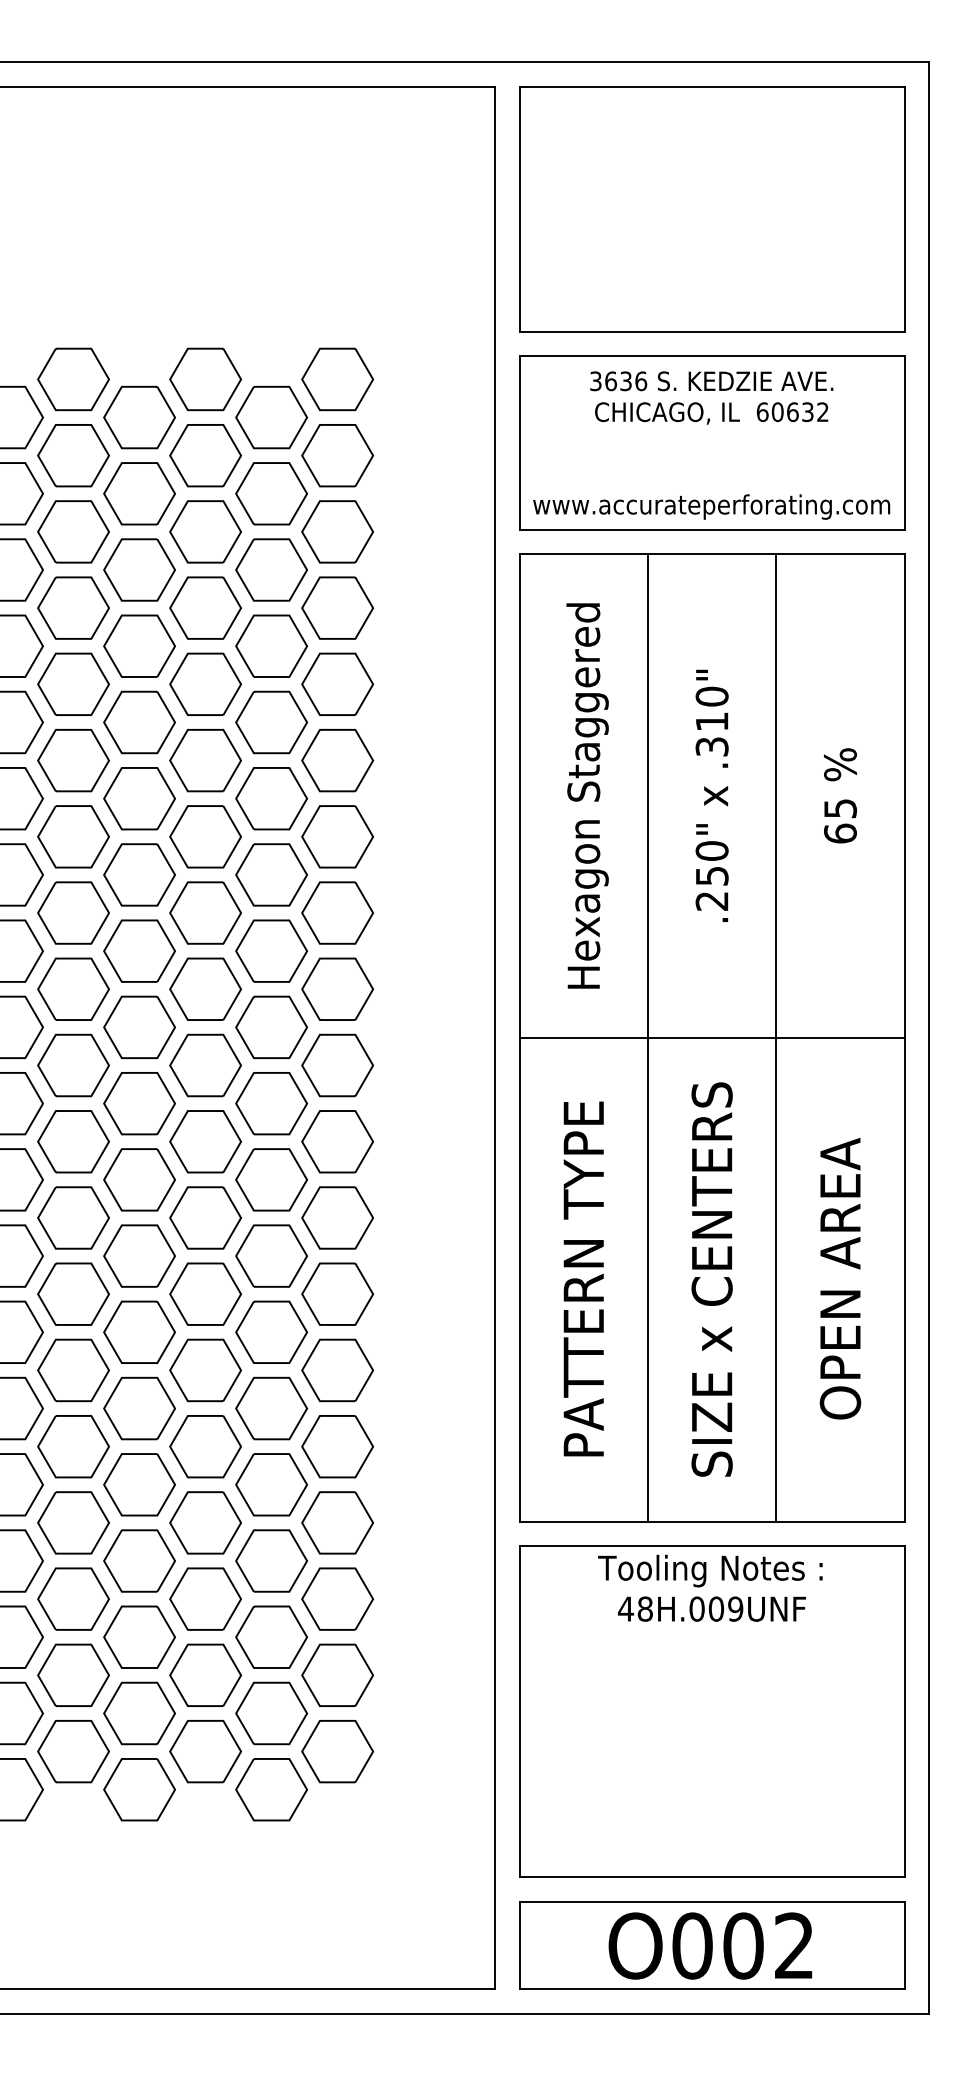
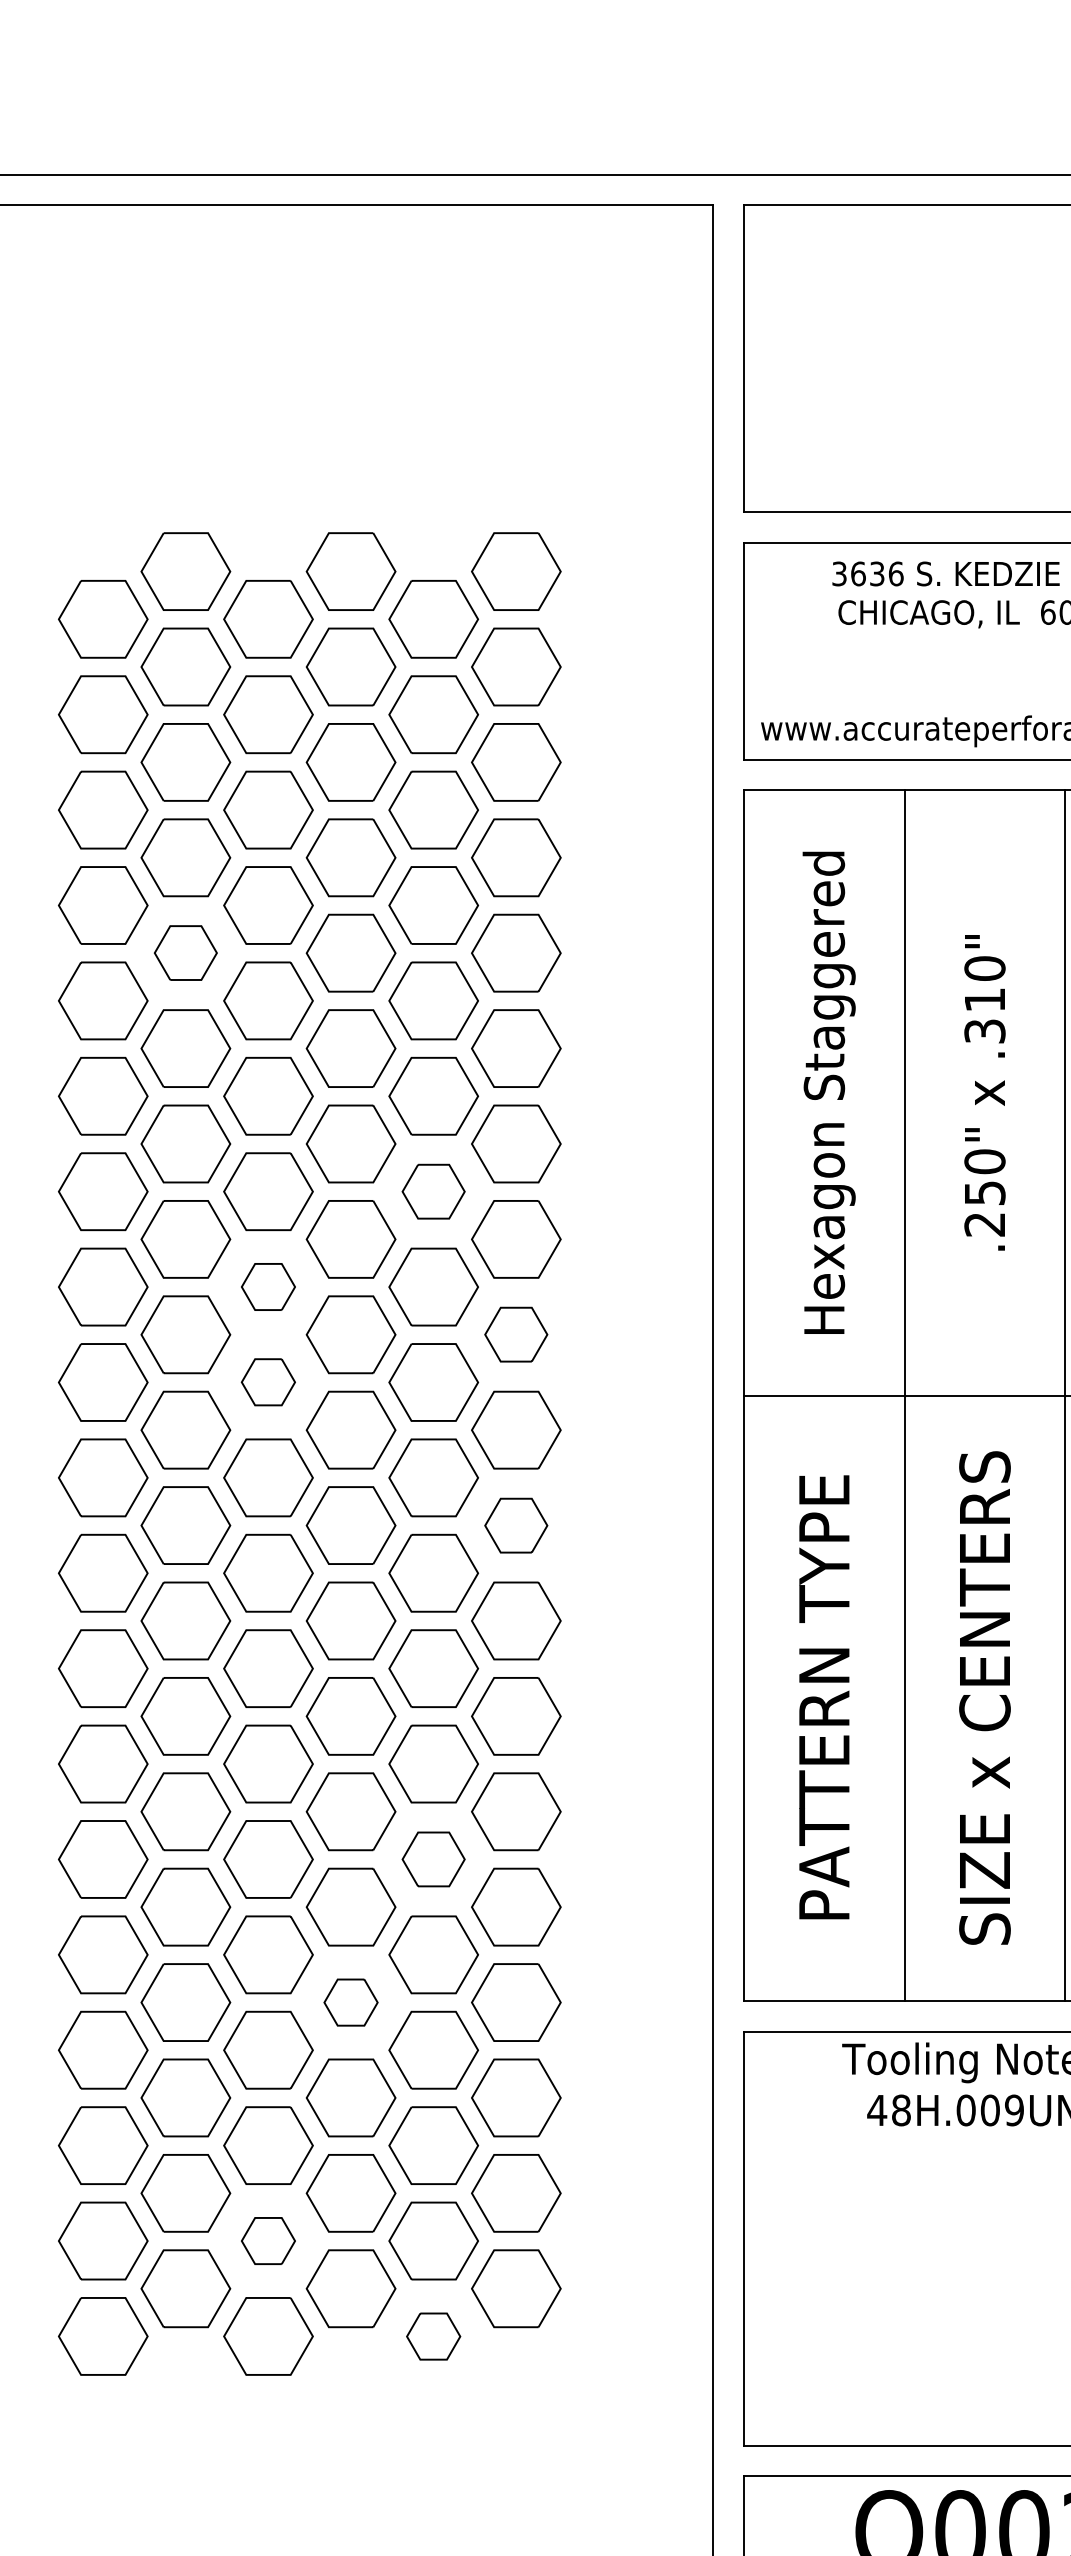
part: (73, 683) -> (185, 952), size x0.7
part: (271, 874) -> (433, 1191), size x0.7
part: (139, 950) -> (268, 1286), size x0.6
part: (337, 988) -> (516, 1333), size x0.7
part: (139, 1026) -> (268, 1381), size x0.6
part: (337, 1141) -> (516, 1525), size x0.7
part: (271, 1408) -> (433, 1859), size x0.7
part: (205, 1522) -> (350, 2002), size x0.6
part: (139, 1713) -> (268, 2241), size x0.6
part: (271, 1789) -> (433, 2336), size x0.6

